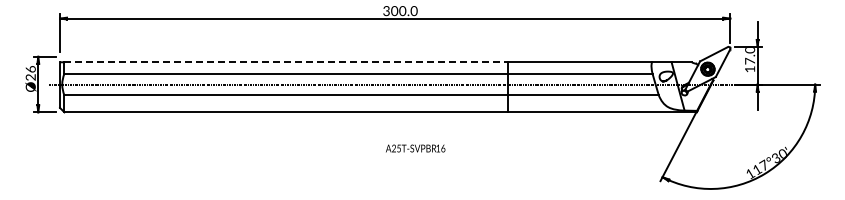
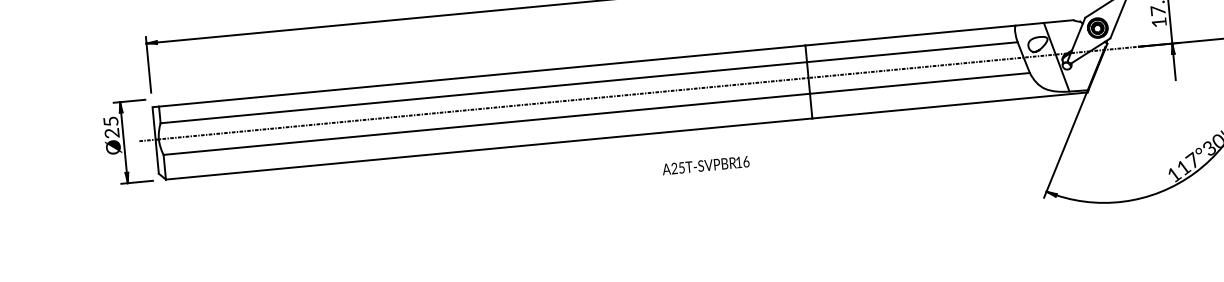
line: (286, 62) -> (482, 76), dashed -> solid
text: (30, 69) -> (110, 121), Ø26 -> Ø25
text: (415, 148) -> (705, 165), moved

